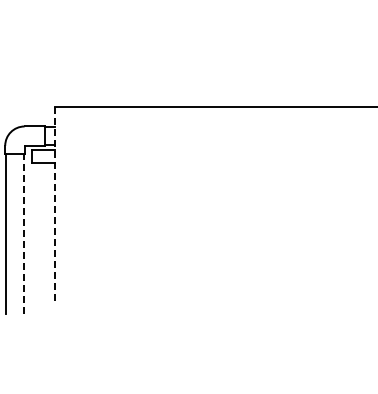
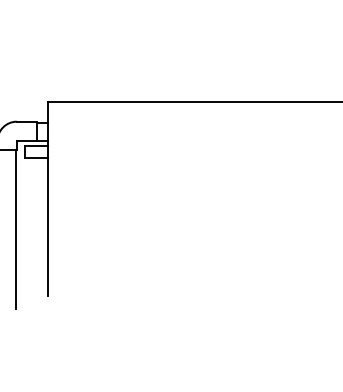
line: (55, 203) -> (47, 198), dashed -> solid
line: (24, 234) -> (16, 229), dashed -> solid

